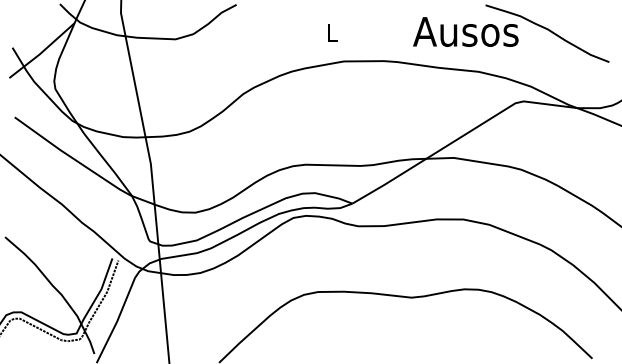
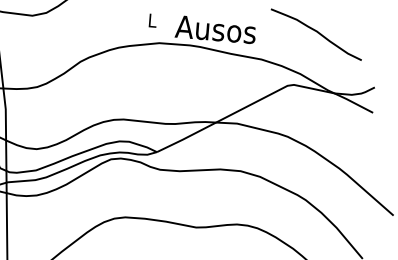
text: (465, 31) -> (215, 29), moved

